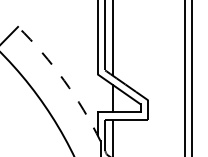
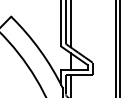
arc: (64, 80) -> (40, 50), dashed -> solid

